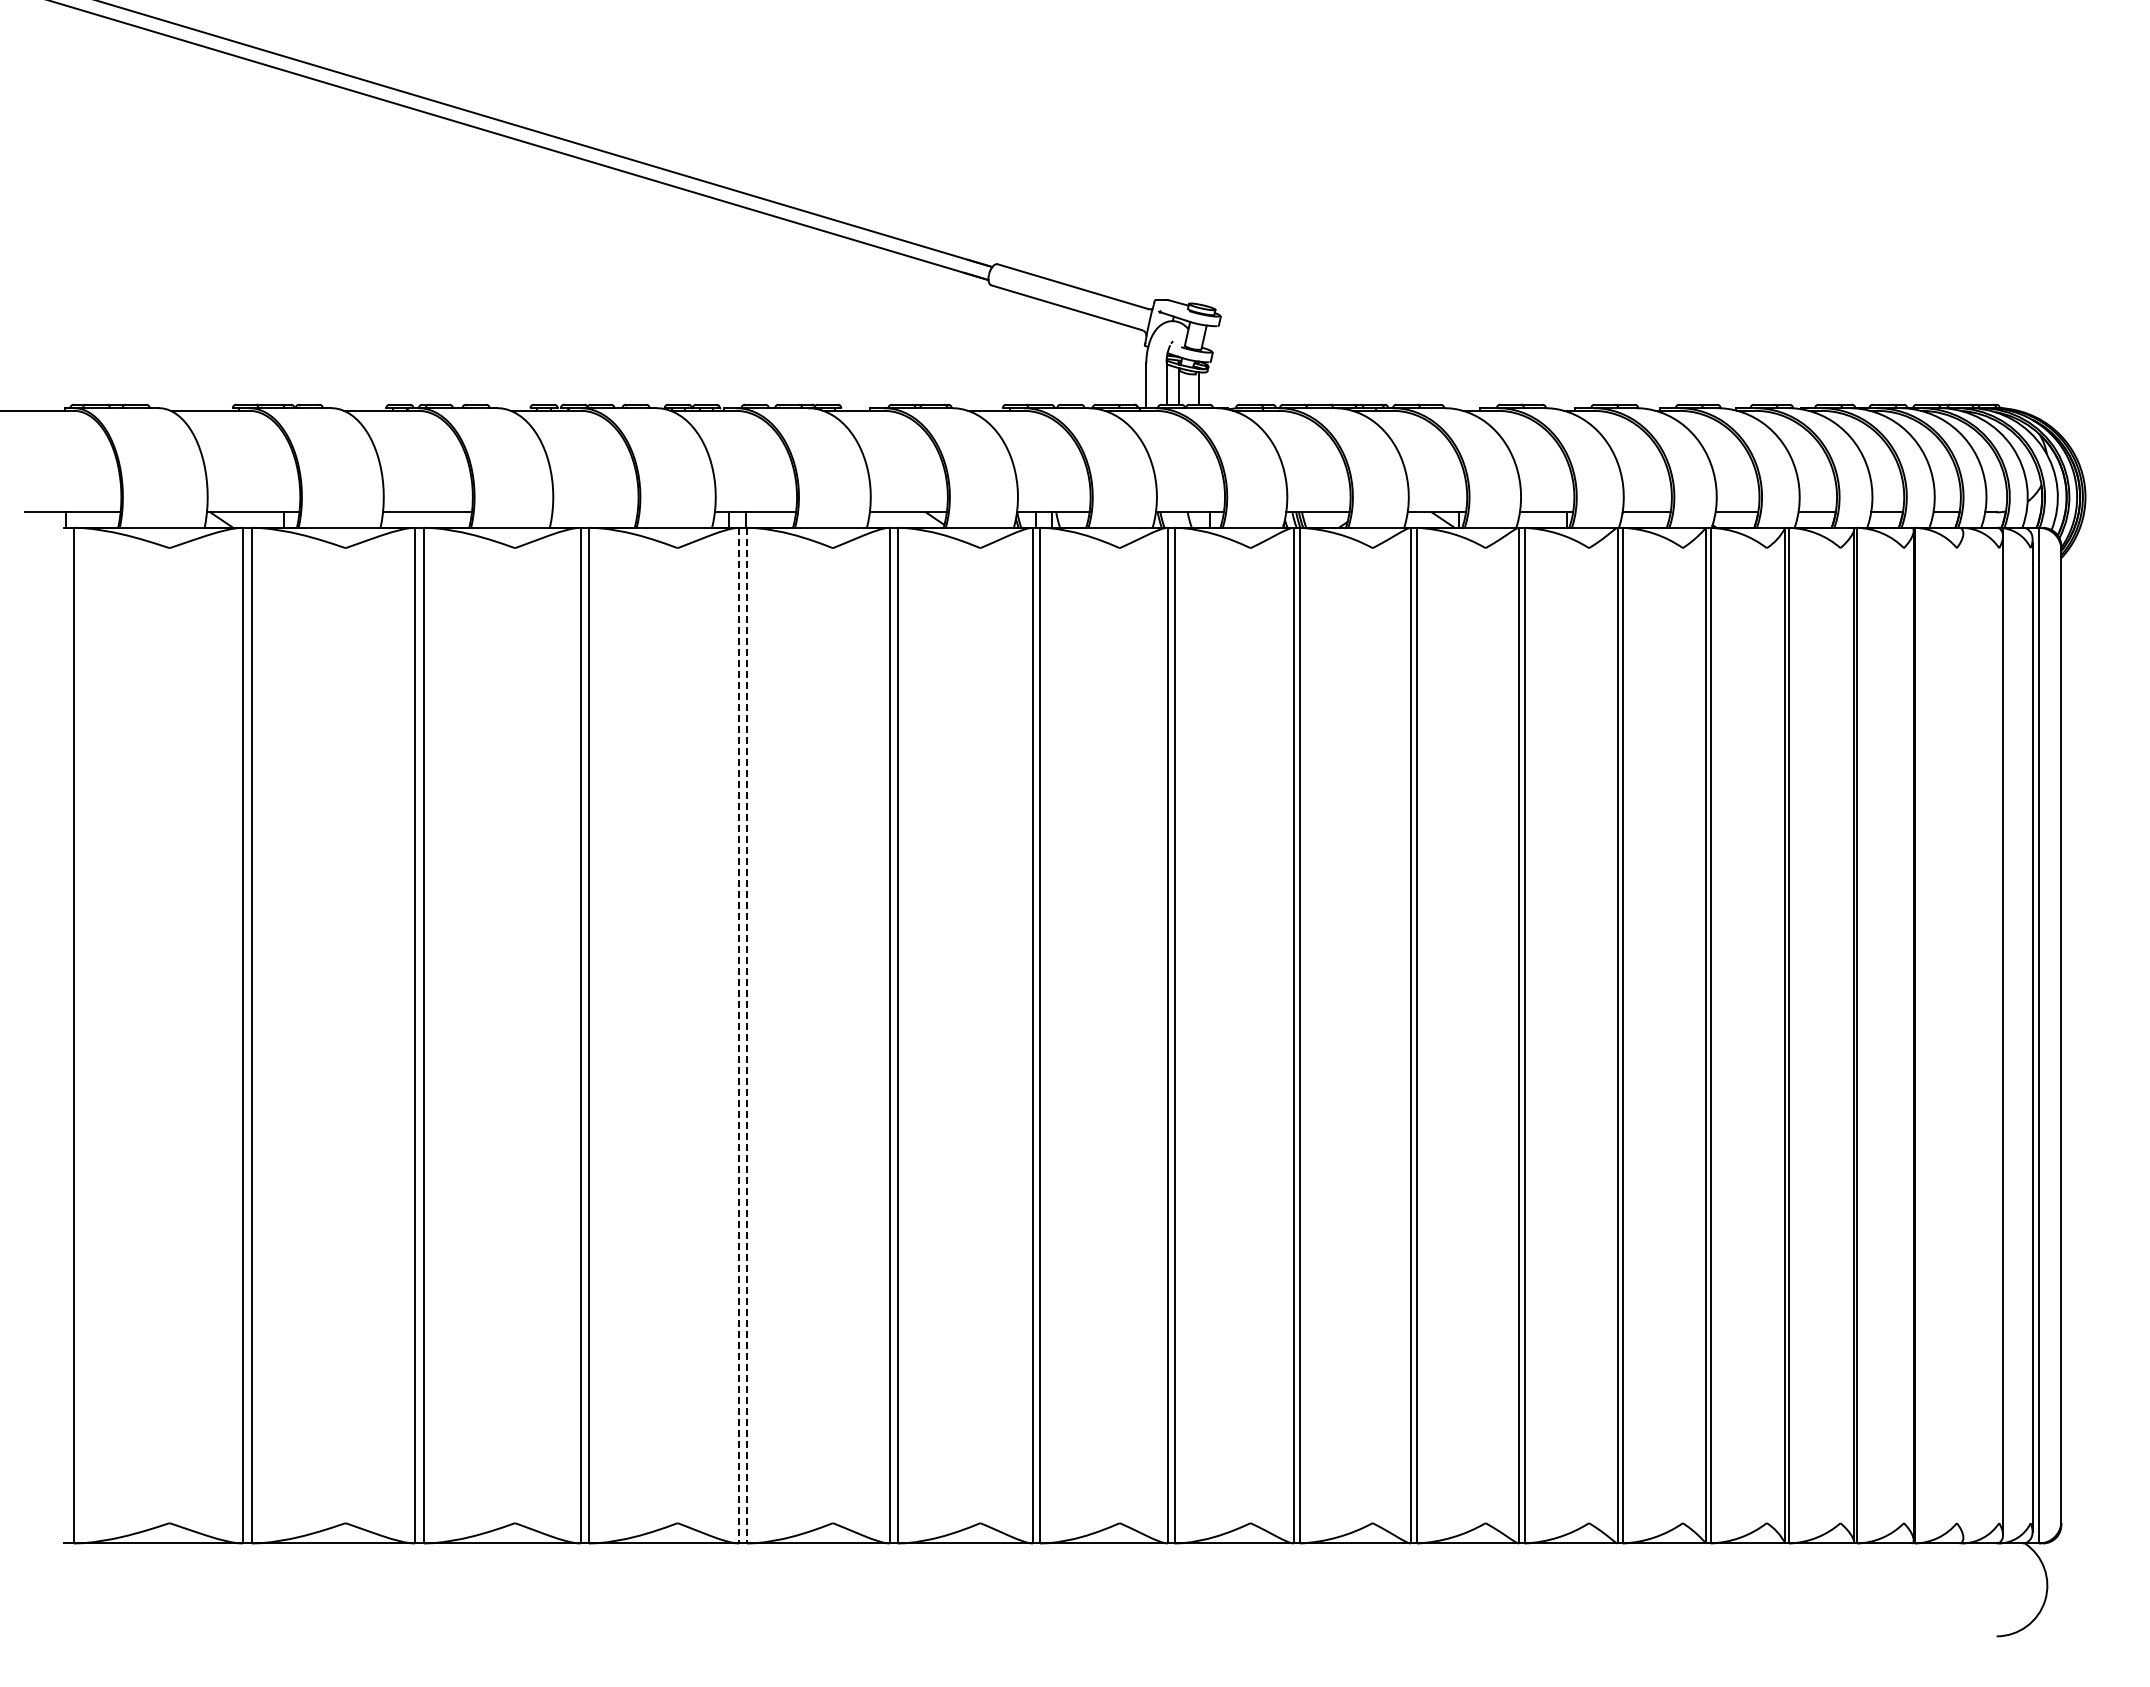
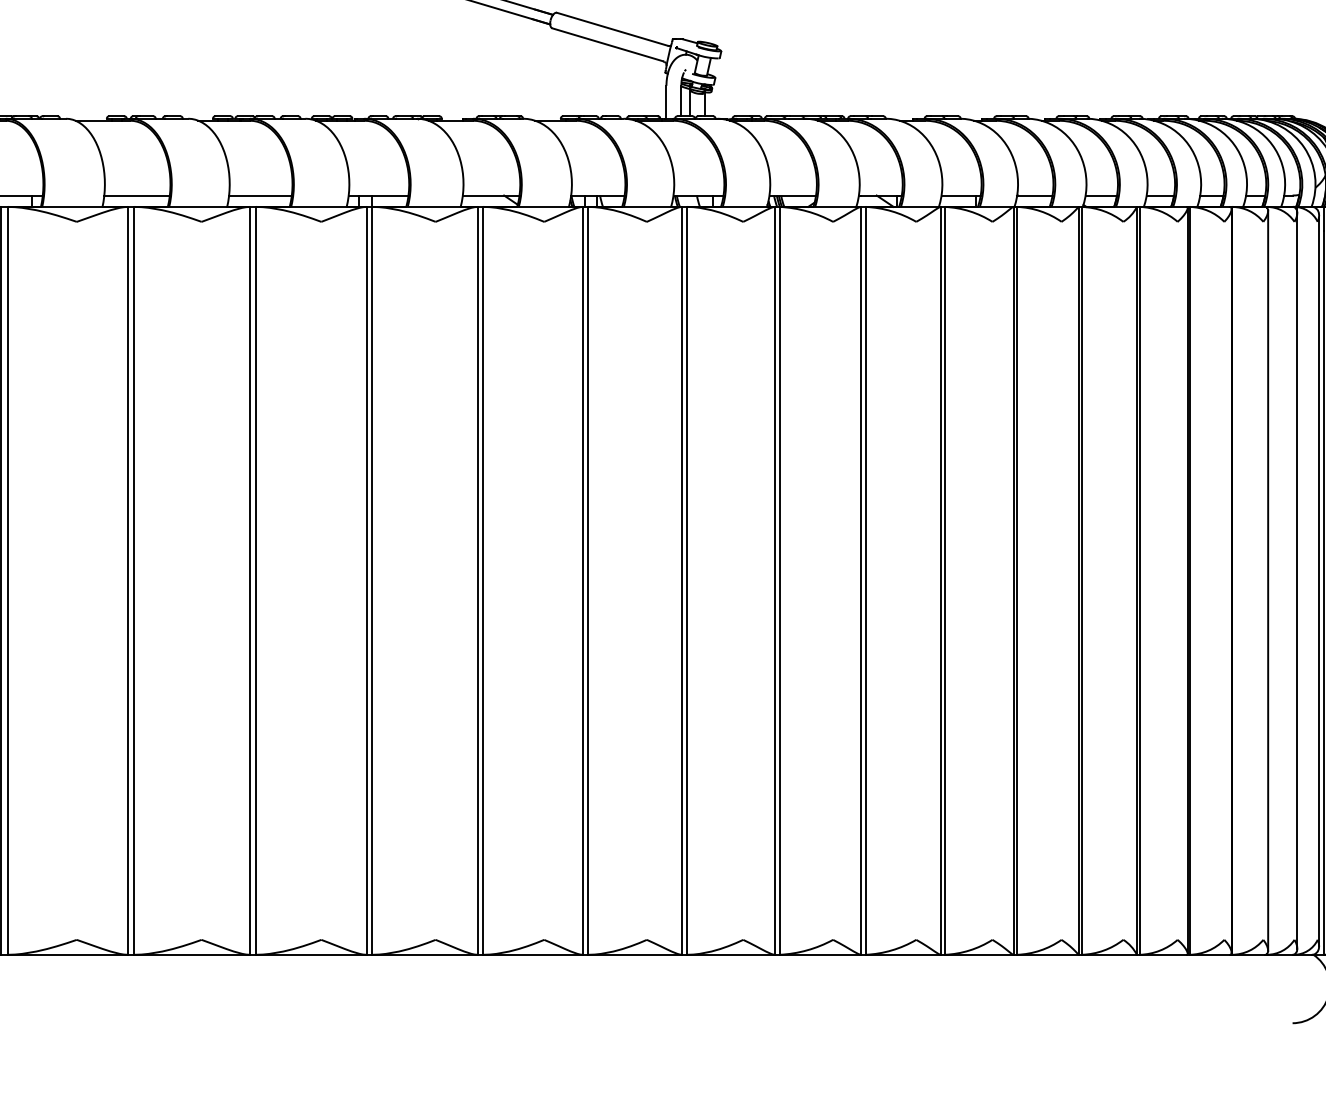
line: (594, 512) -> (260, 195), added
line: (739, 1035) -> (366, 580), dashed -> solid
line: (747, 1035) -> (372, 580), dashed -> solid
line: (1963, 1035) -> (1268, 580), added

